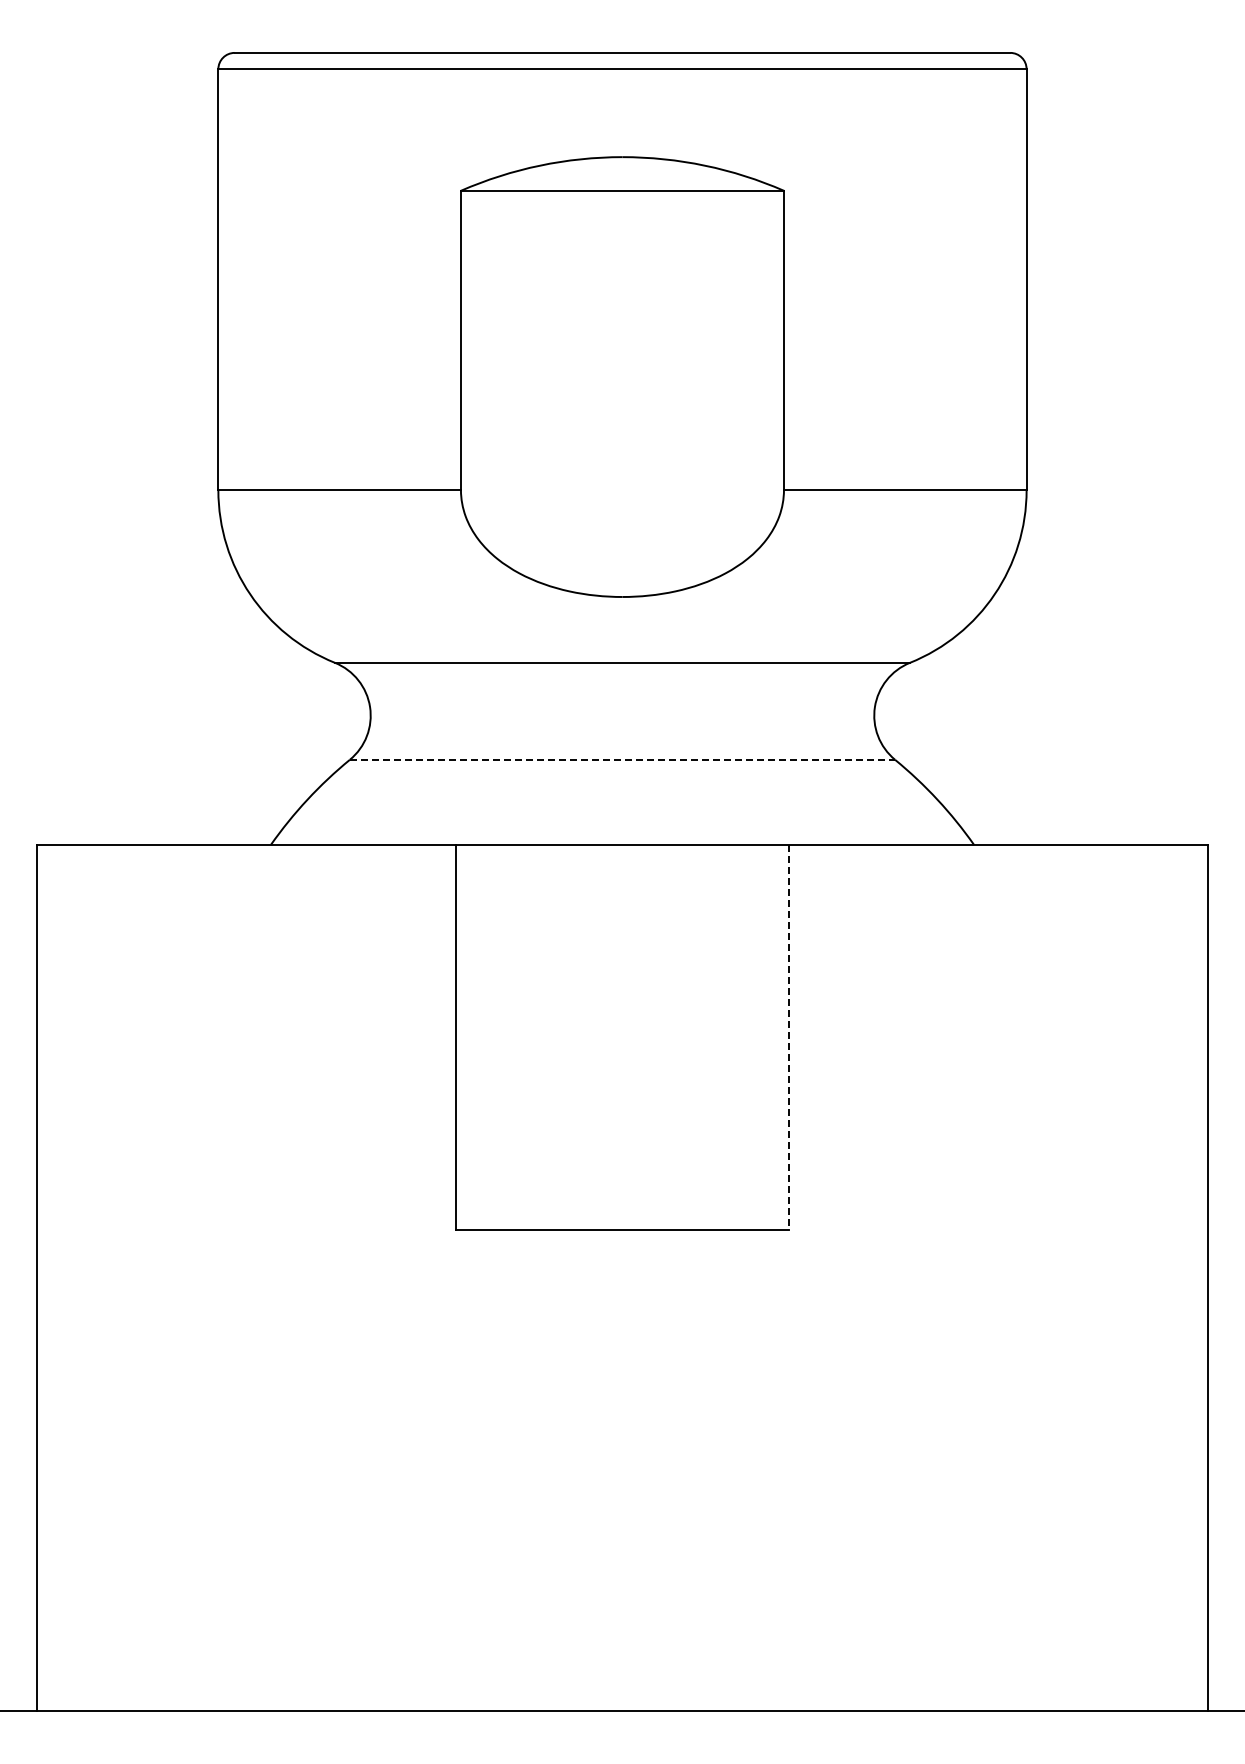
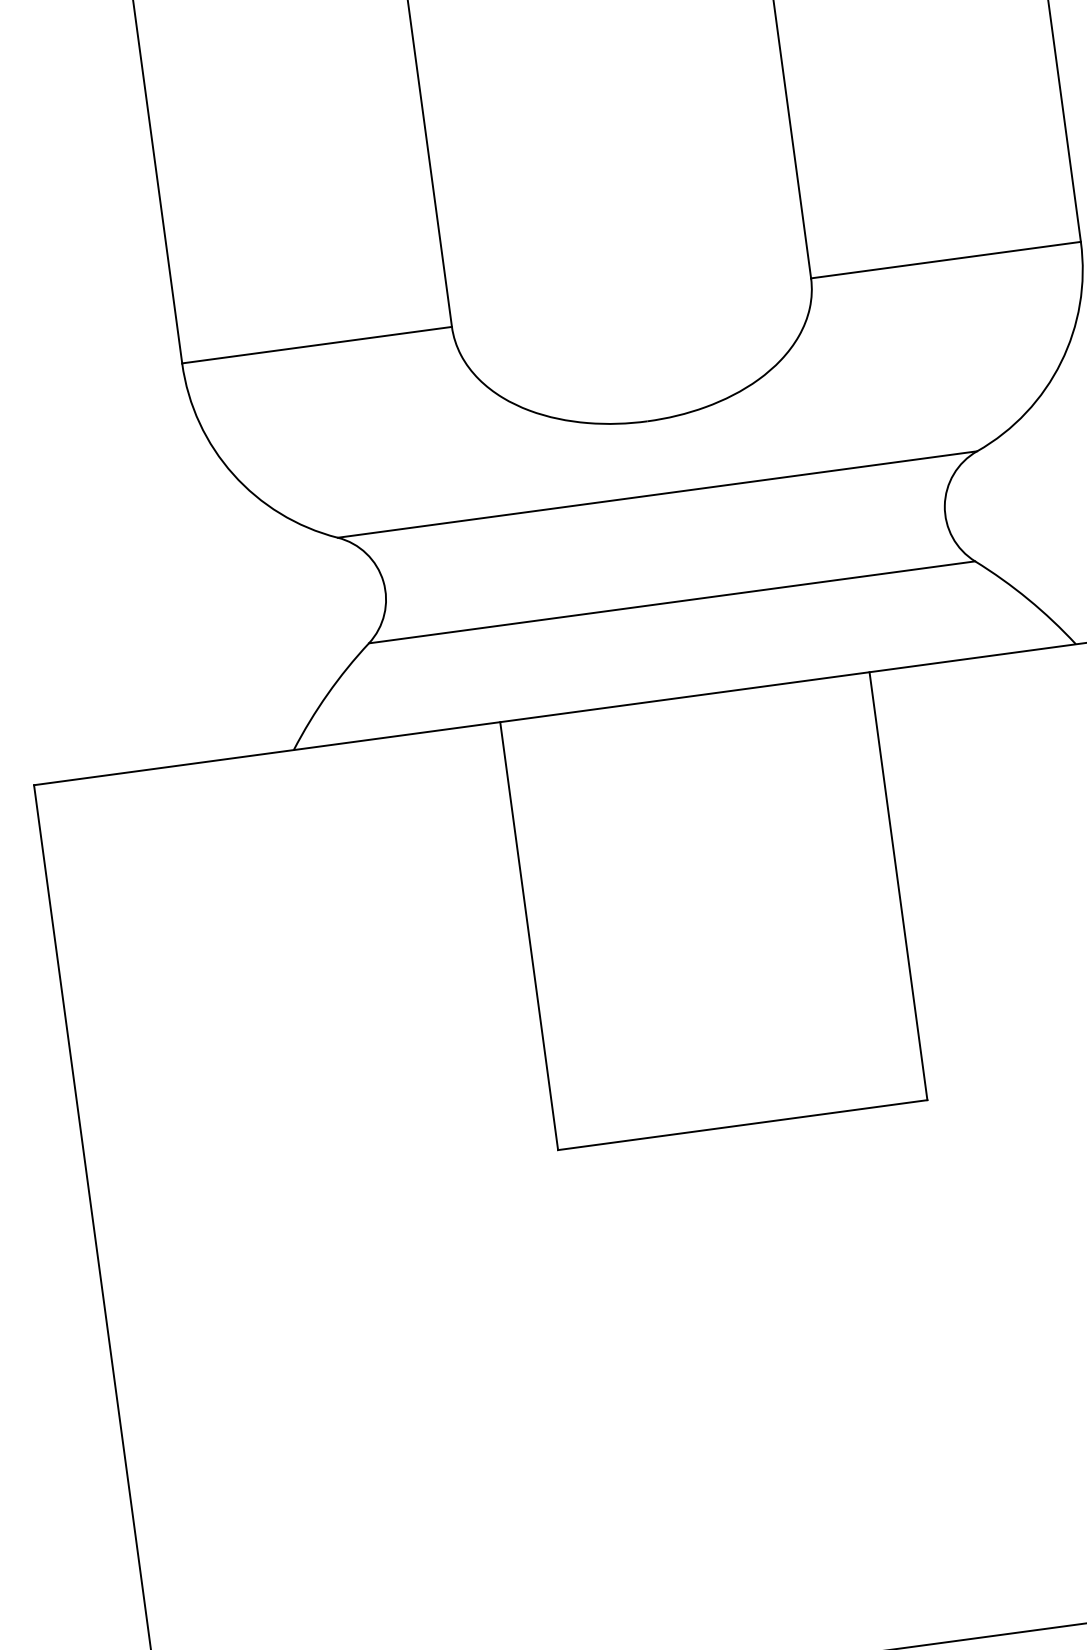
line: (622, 759) -> (672, 602), dashed -> solid
line: (788, 1038) -> (898, 887), dashed -> solid

